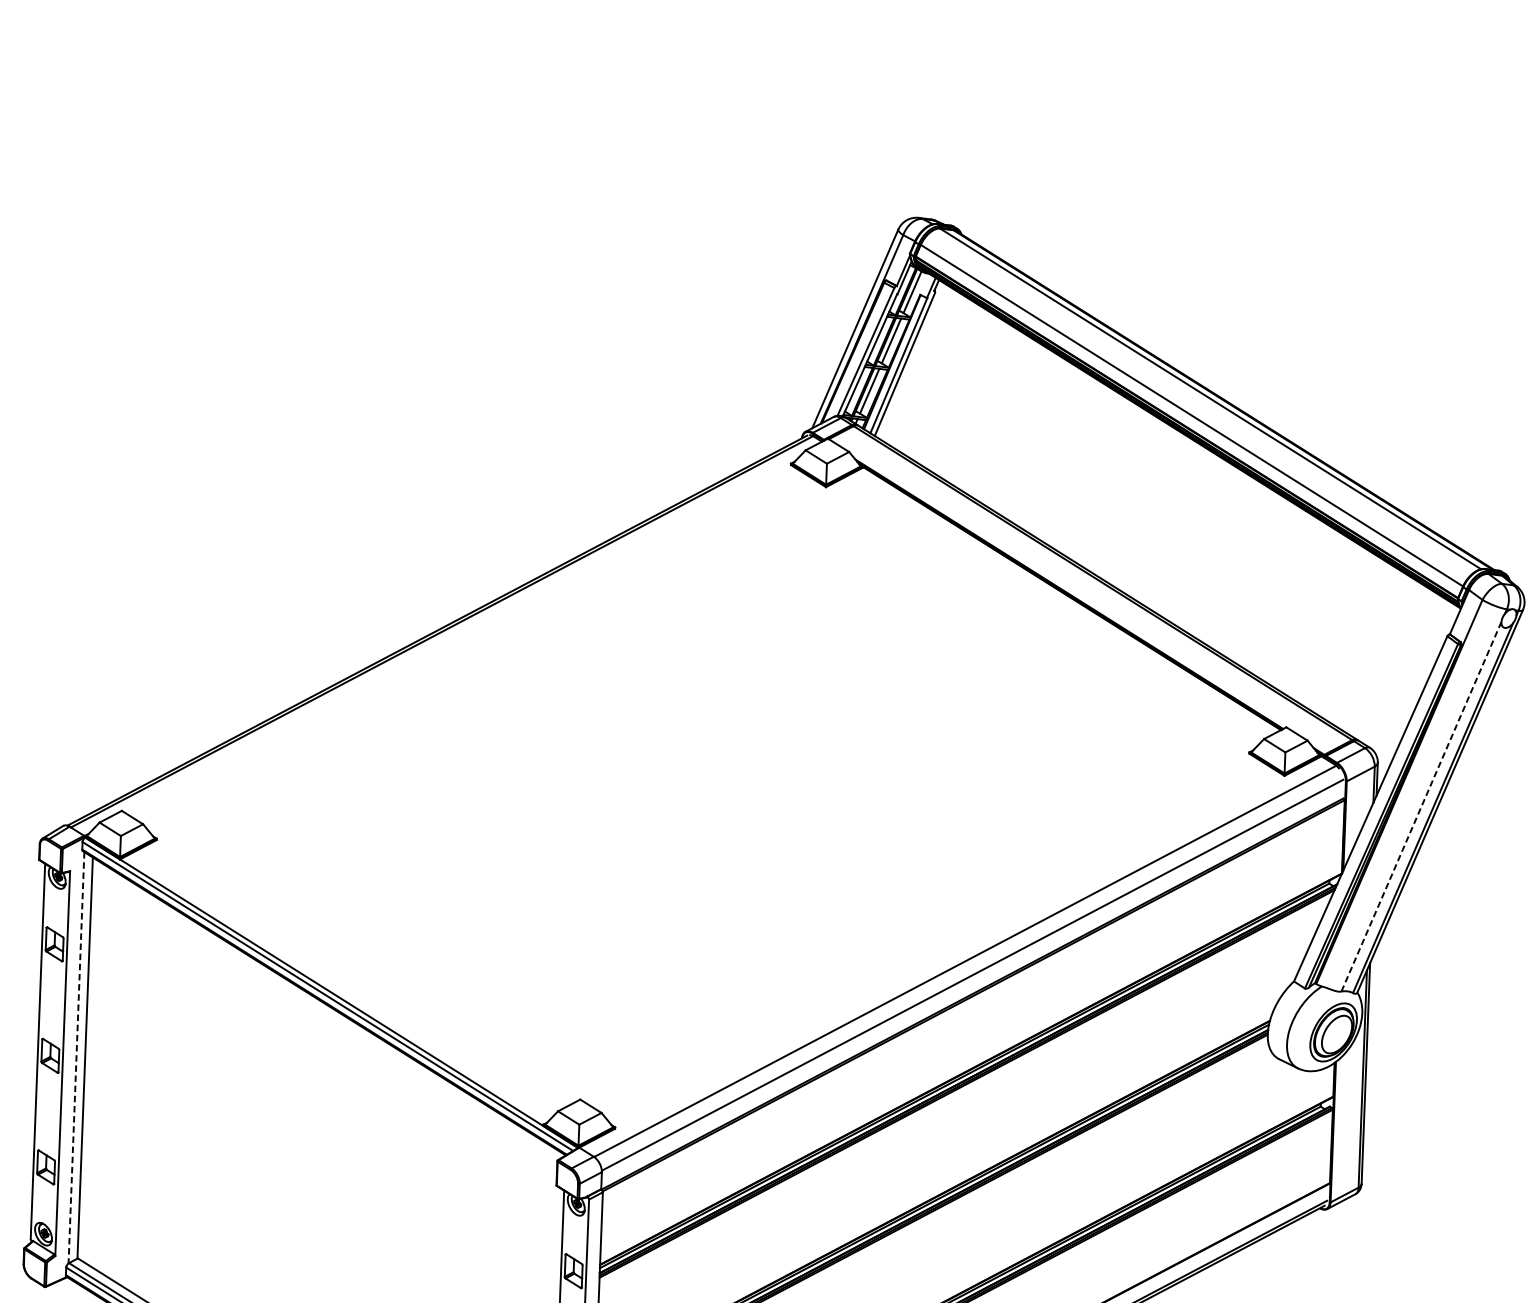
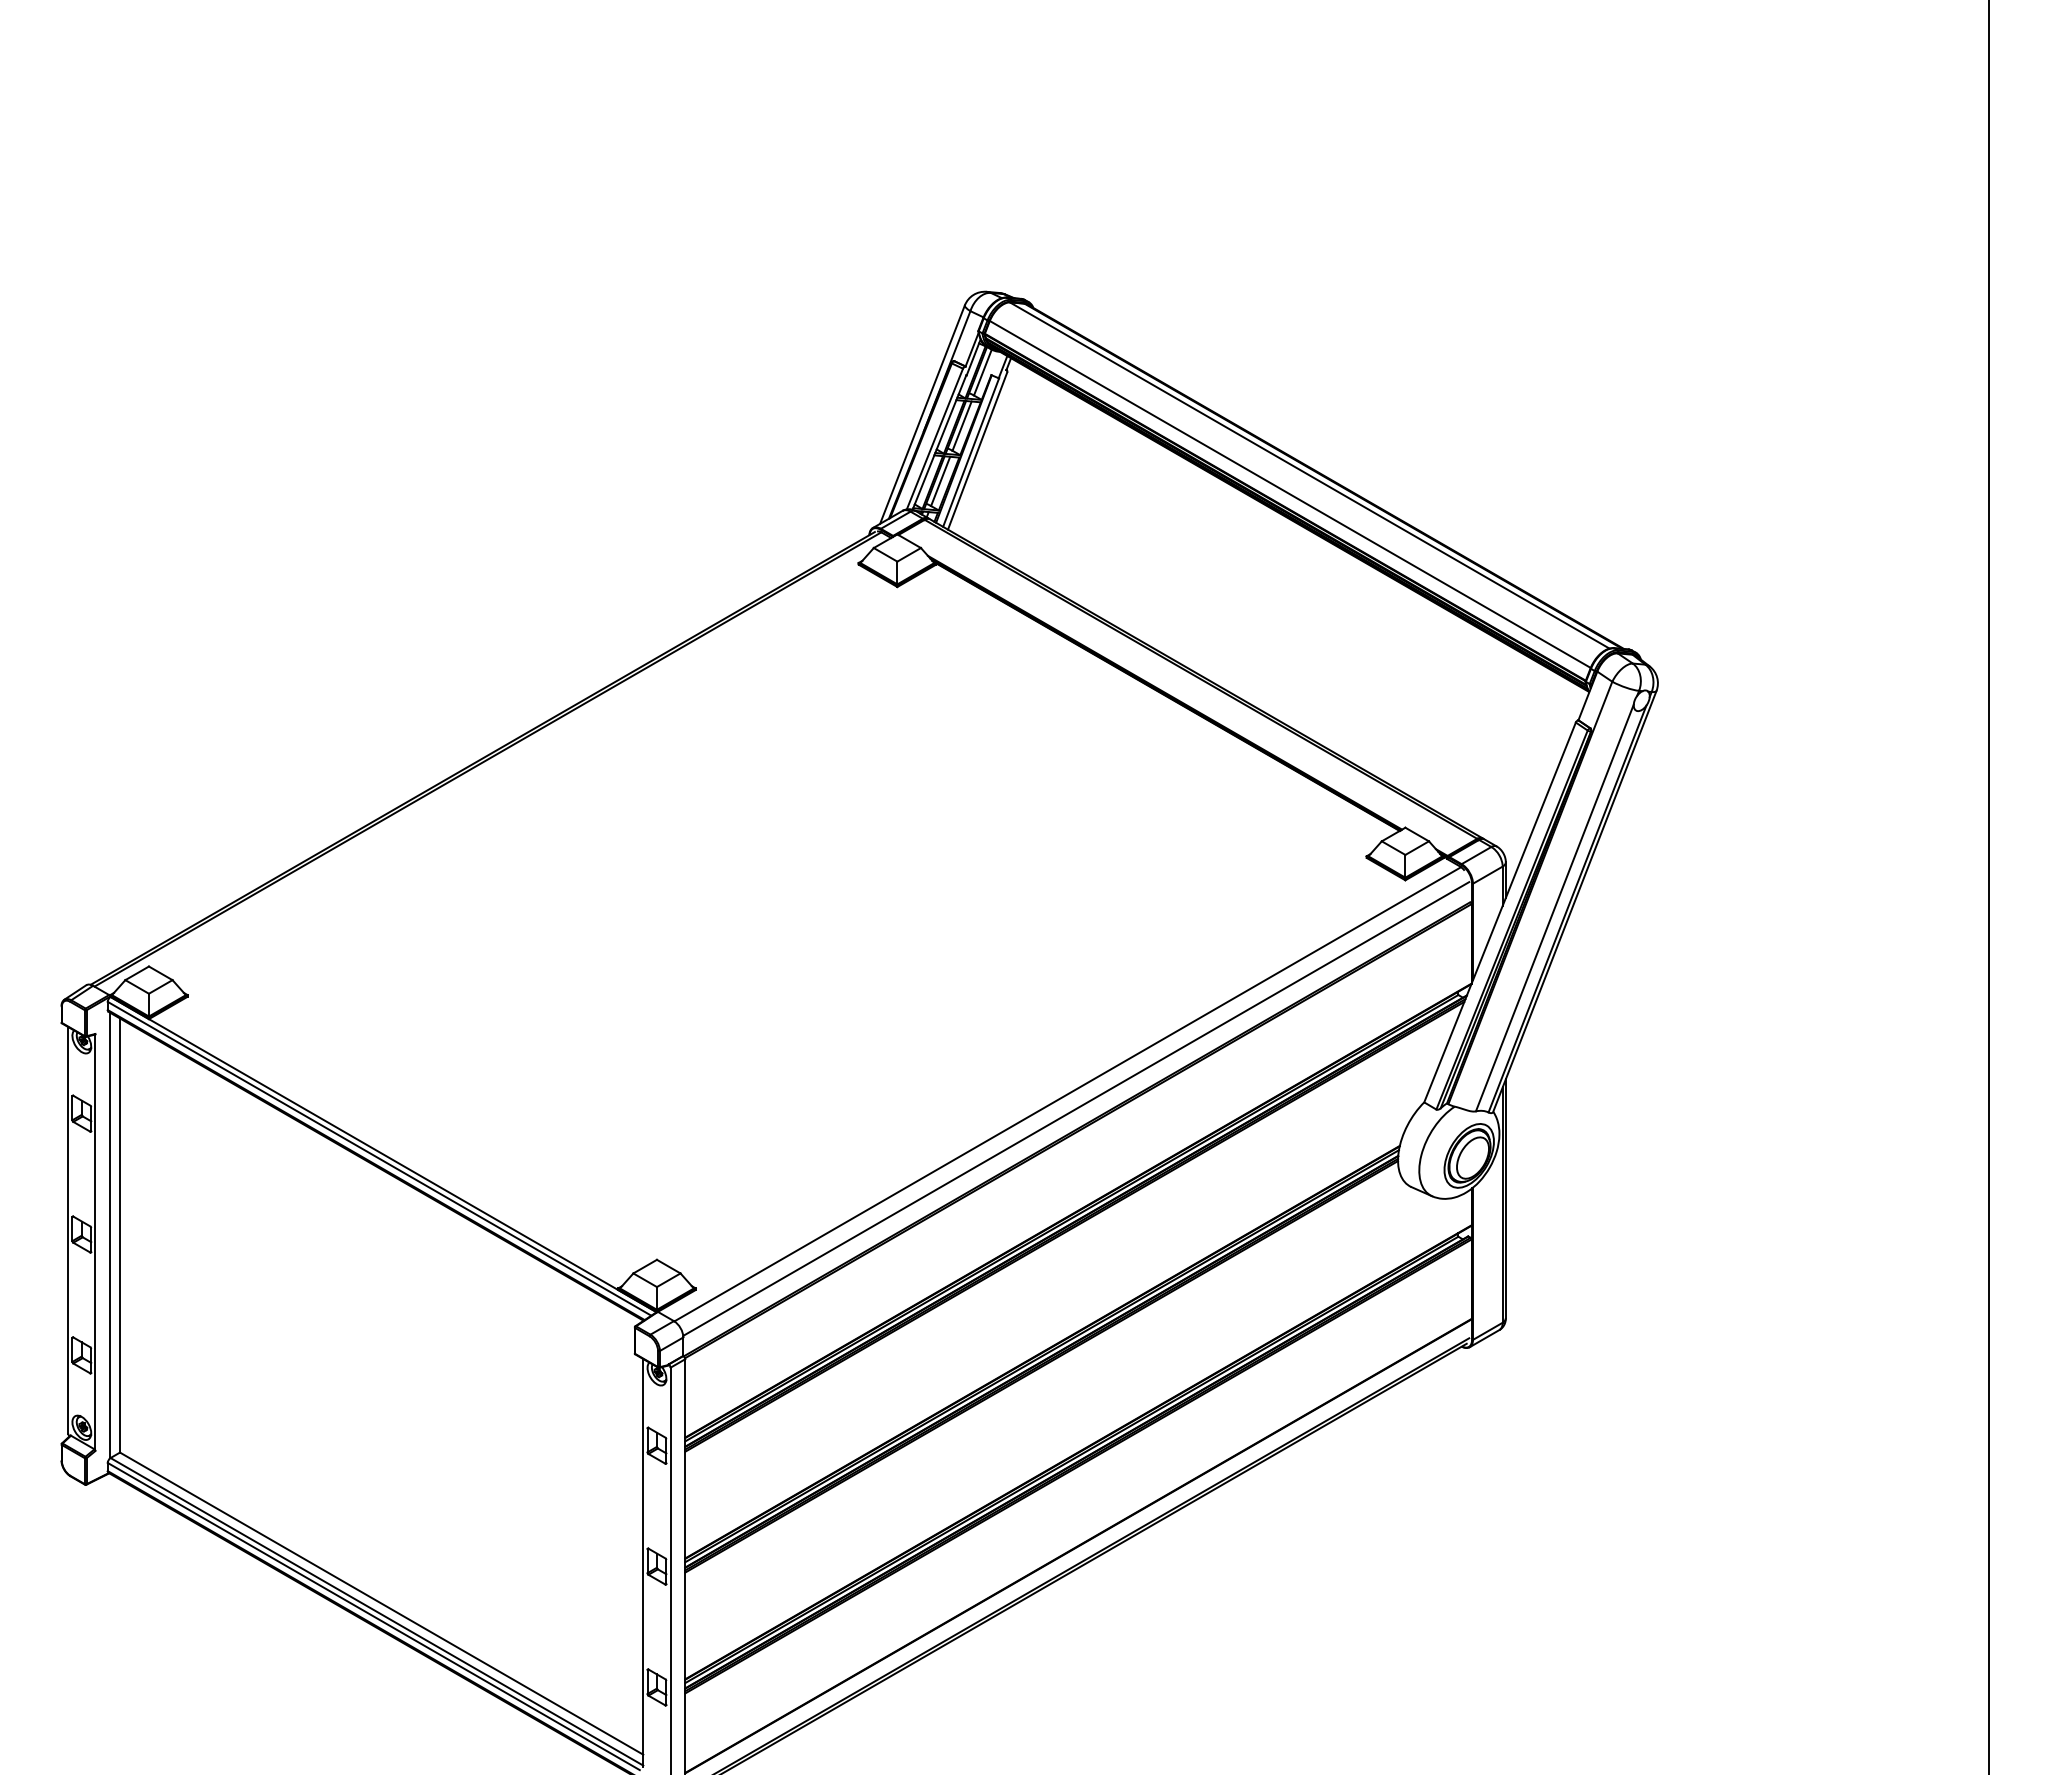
line: (1422, 806) -> (1555, 907), dashed -> solid
line: (76, 1057) -> (110, 1235), dashed -> solid

